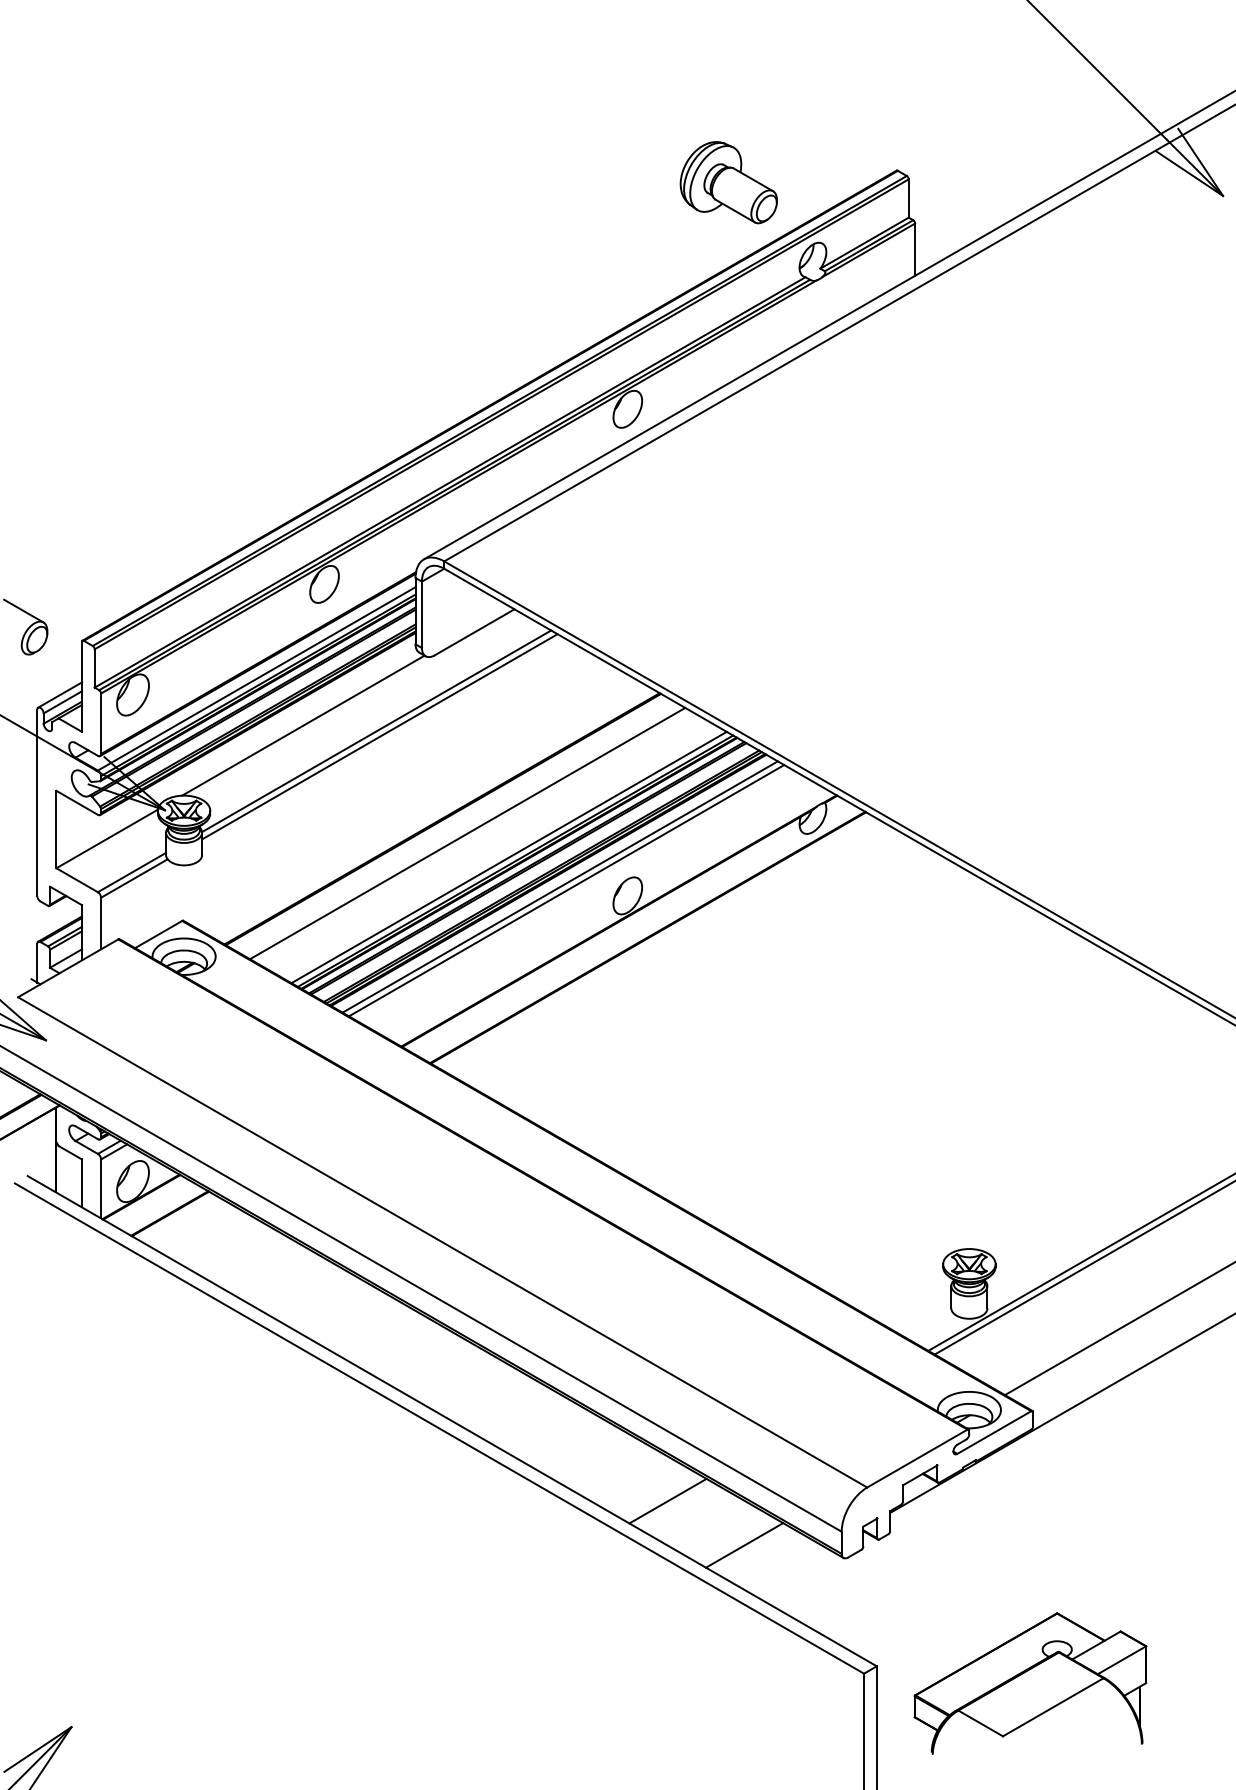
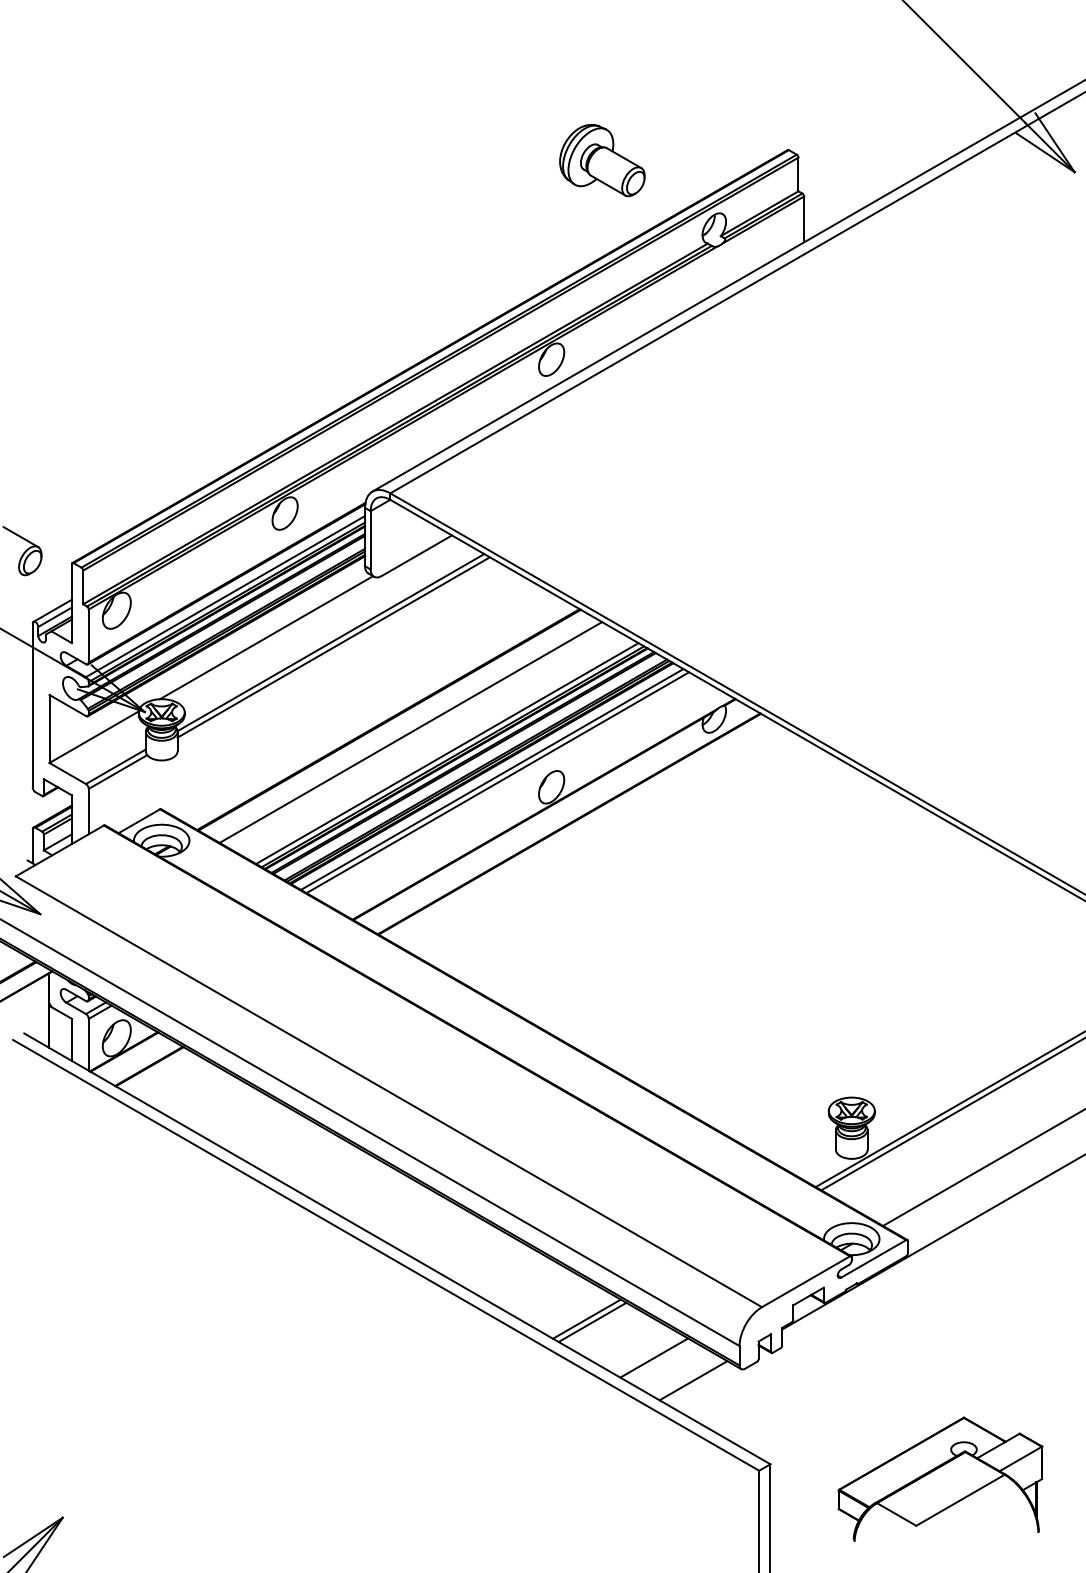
part: (728, 182) -> (602, 160), moved
line: (674, 1503) -> (592, 1321), added
line: (789, 1570) -> (693, 1380), added
part: (1030, 1682) -> (940, 1478), moved

